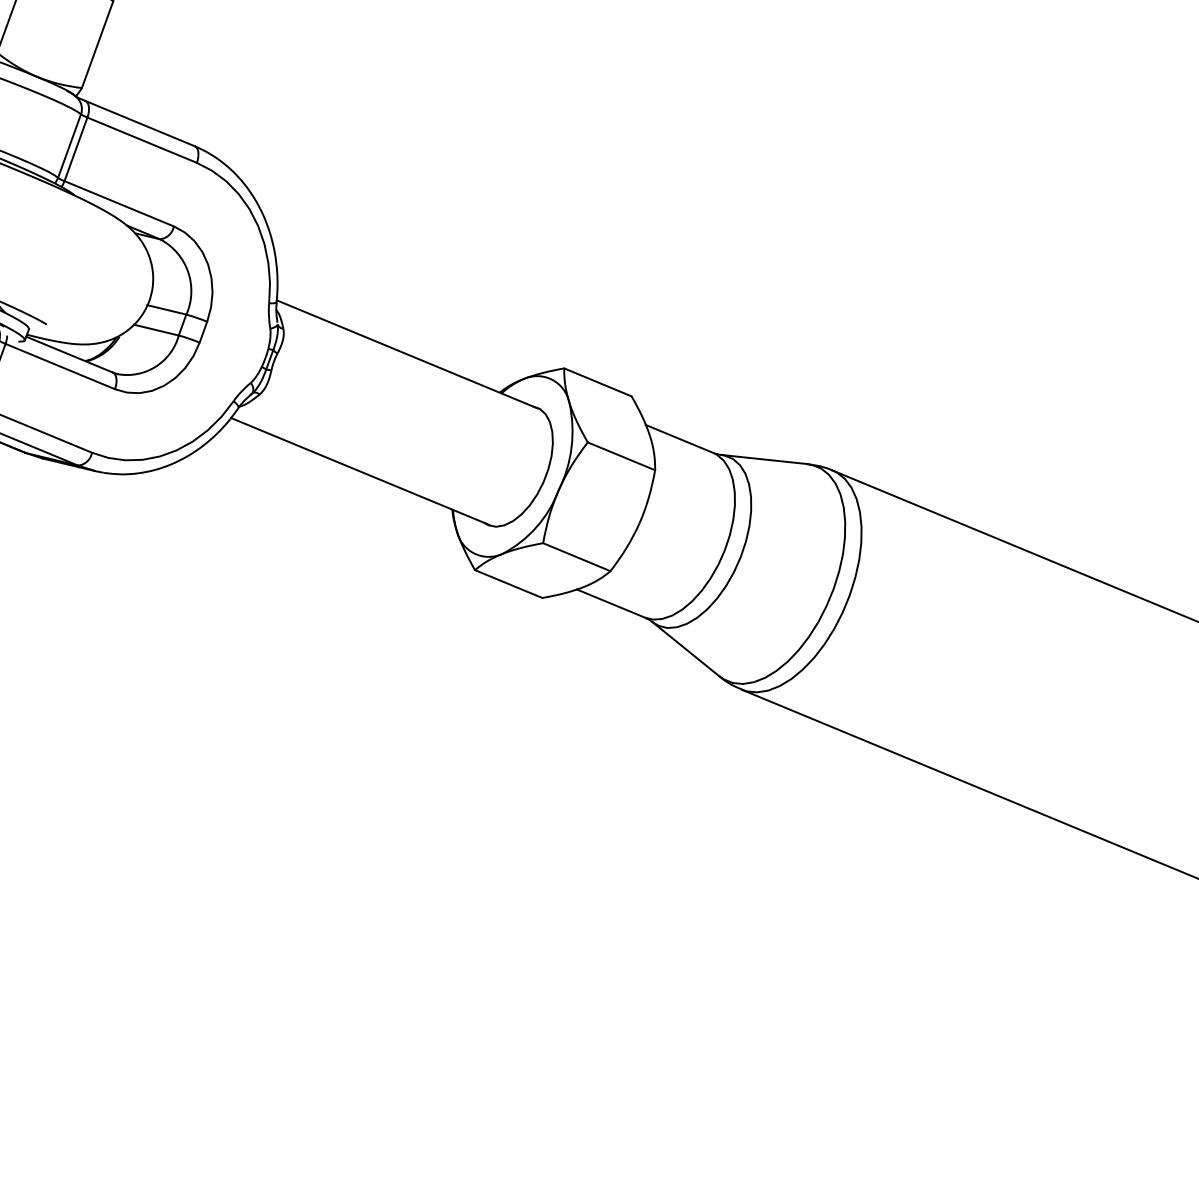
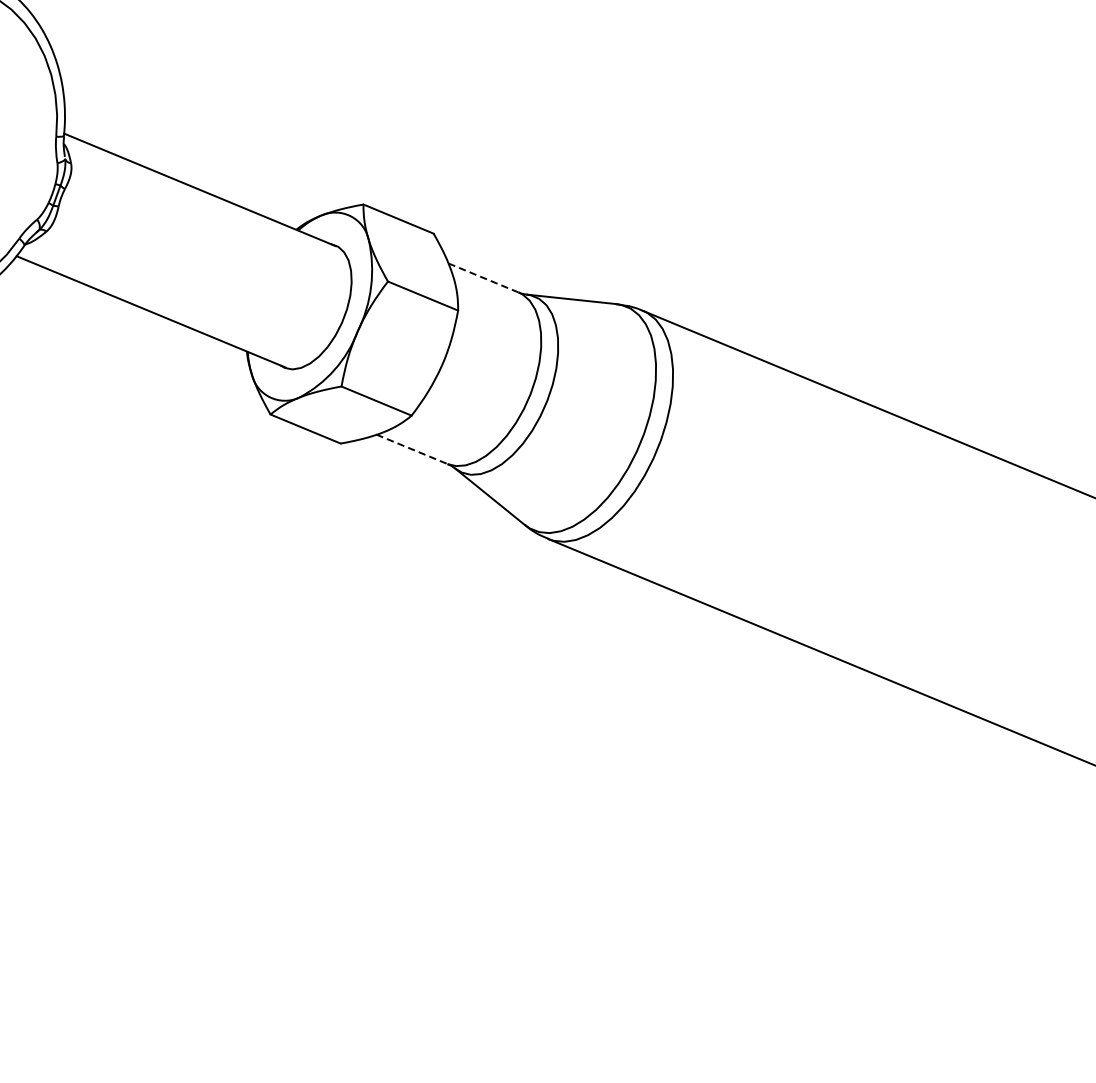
line: (679, 438) -> (483, 277), solid -> dashed
line: (611, 603) -> (412, 449), solid -> dashed

